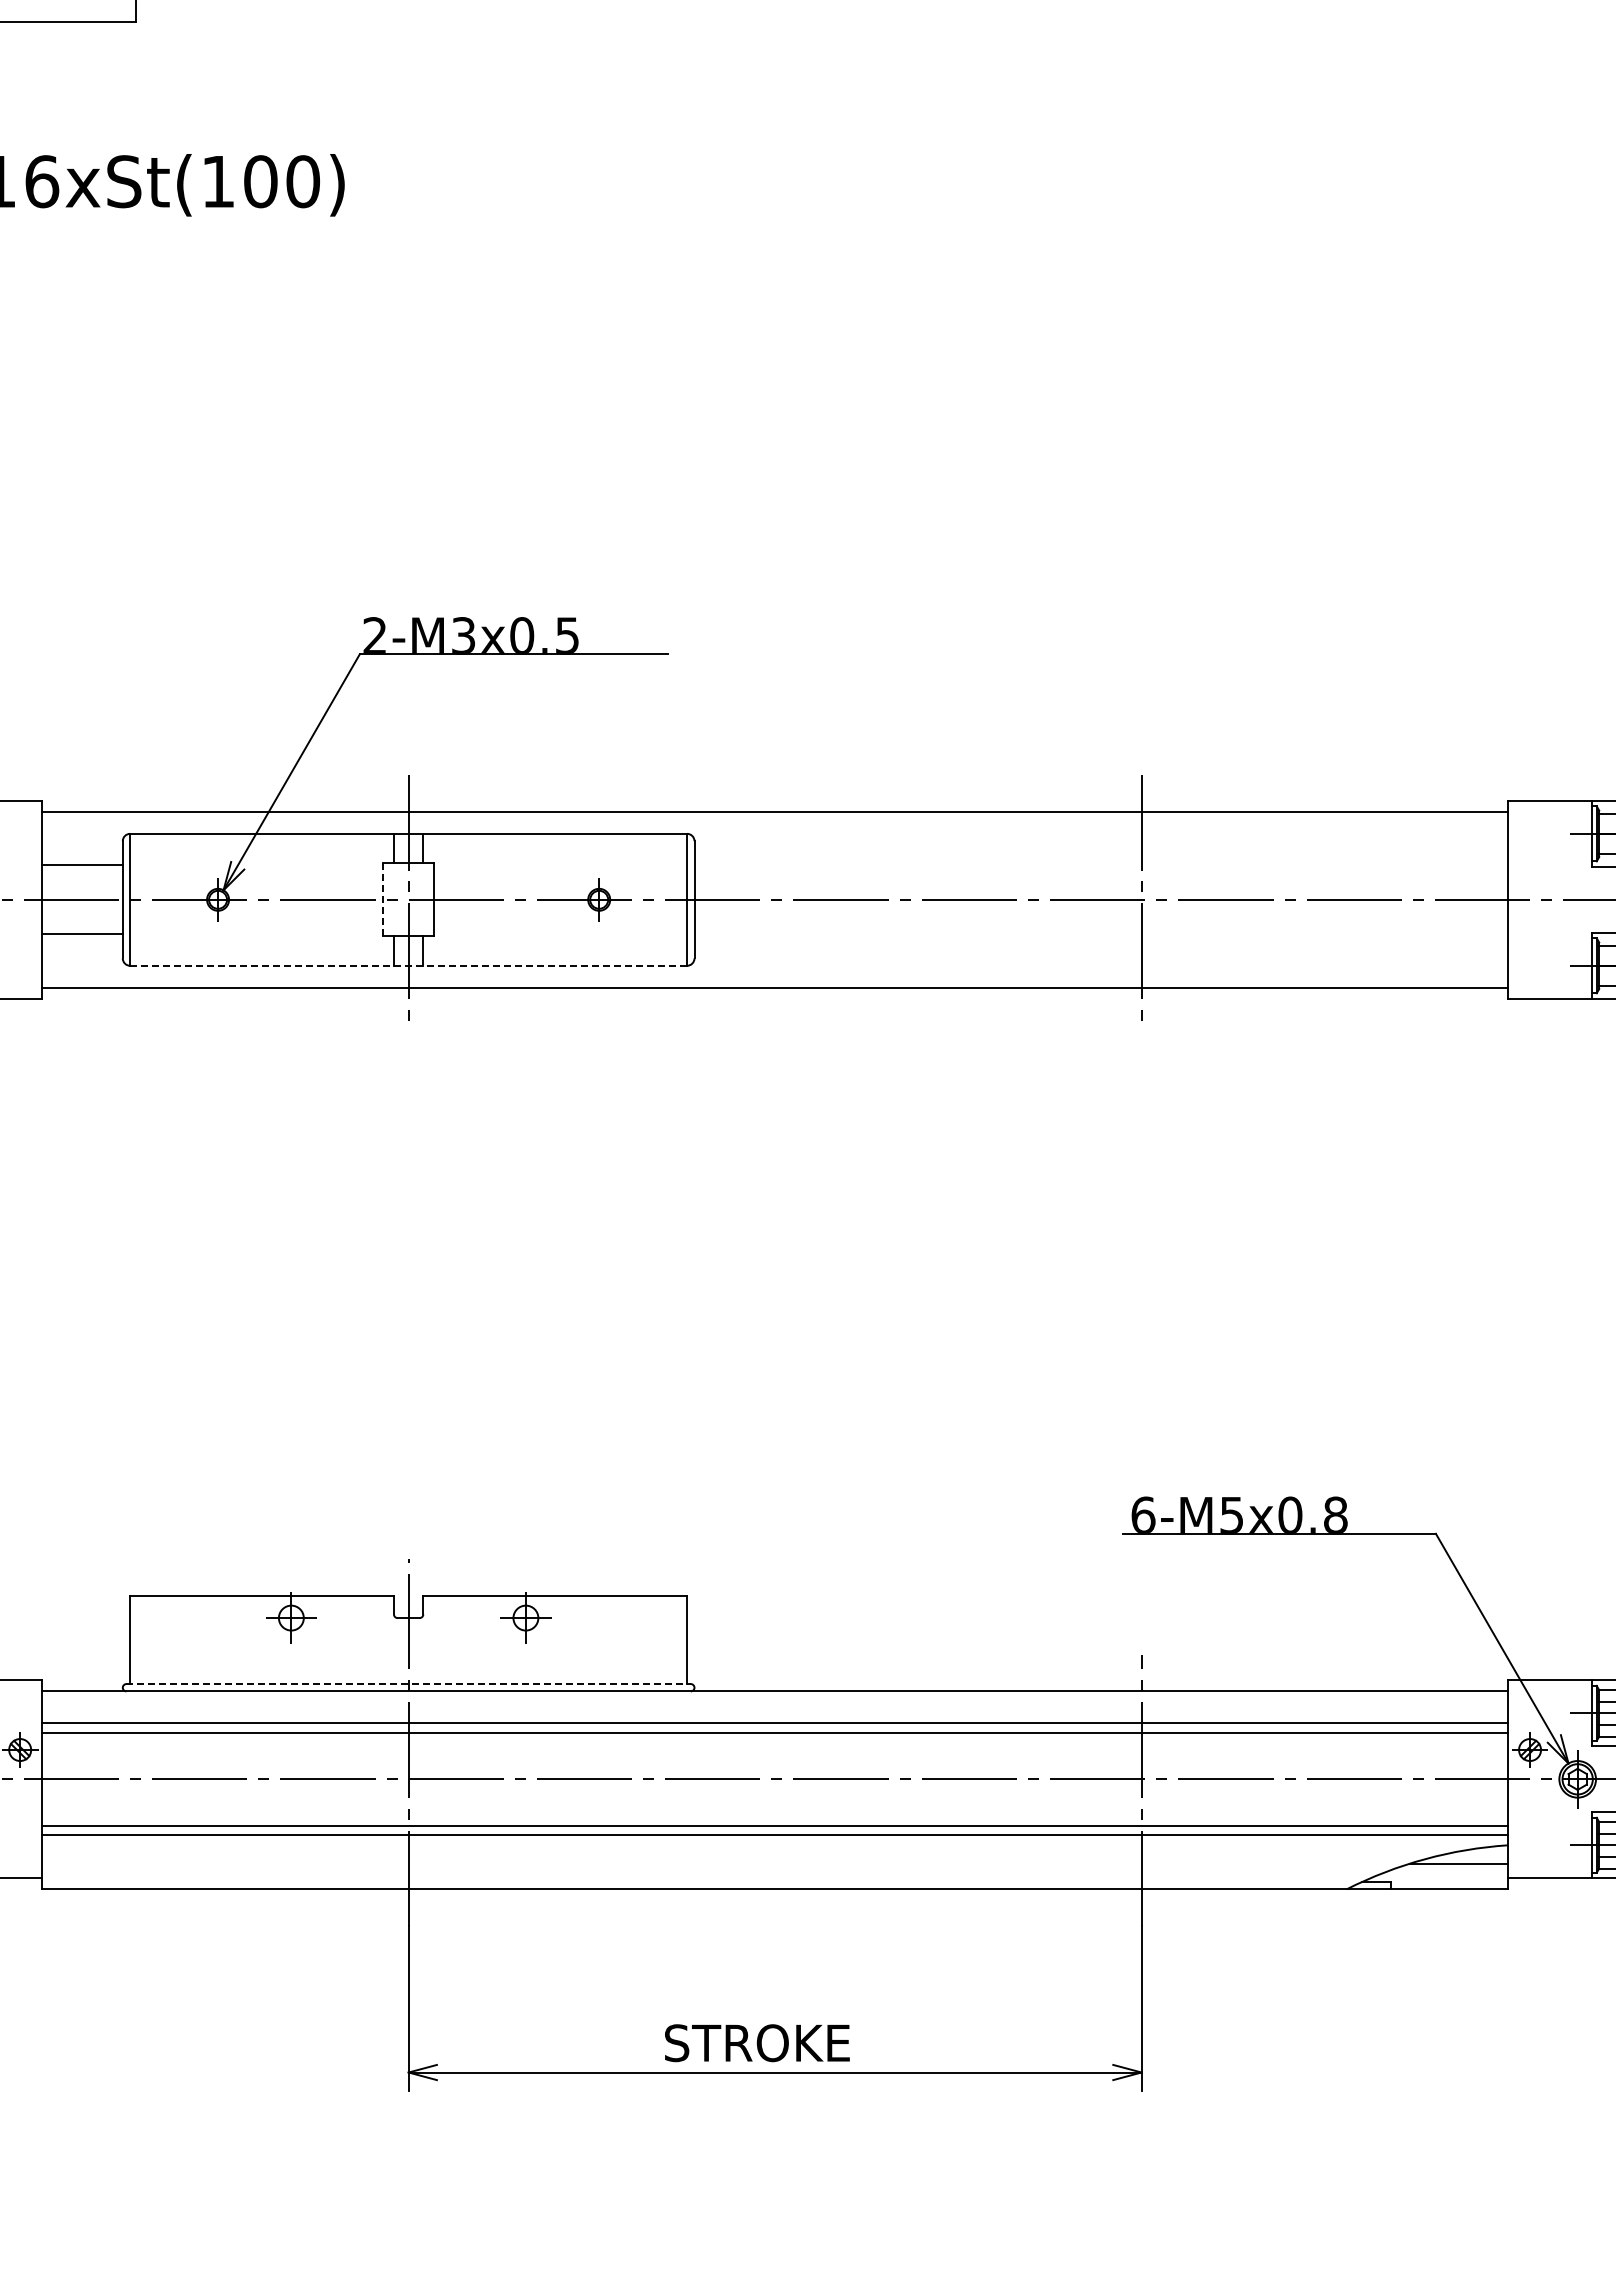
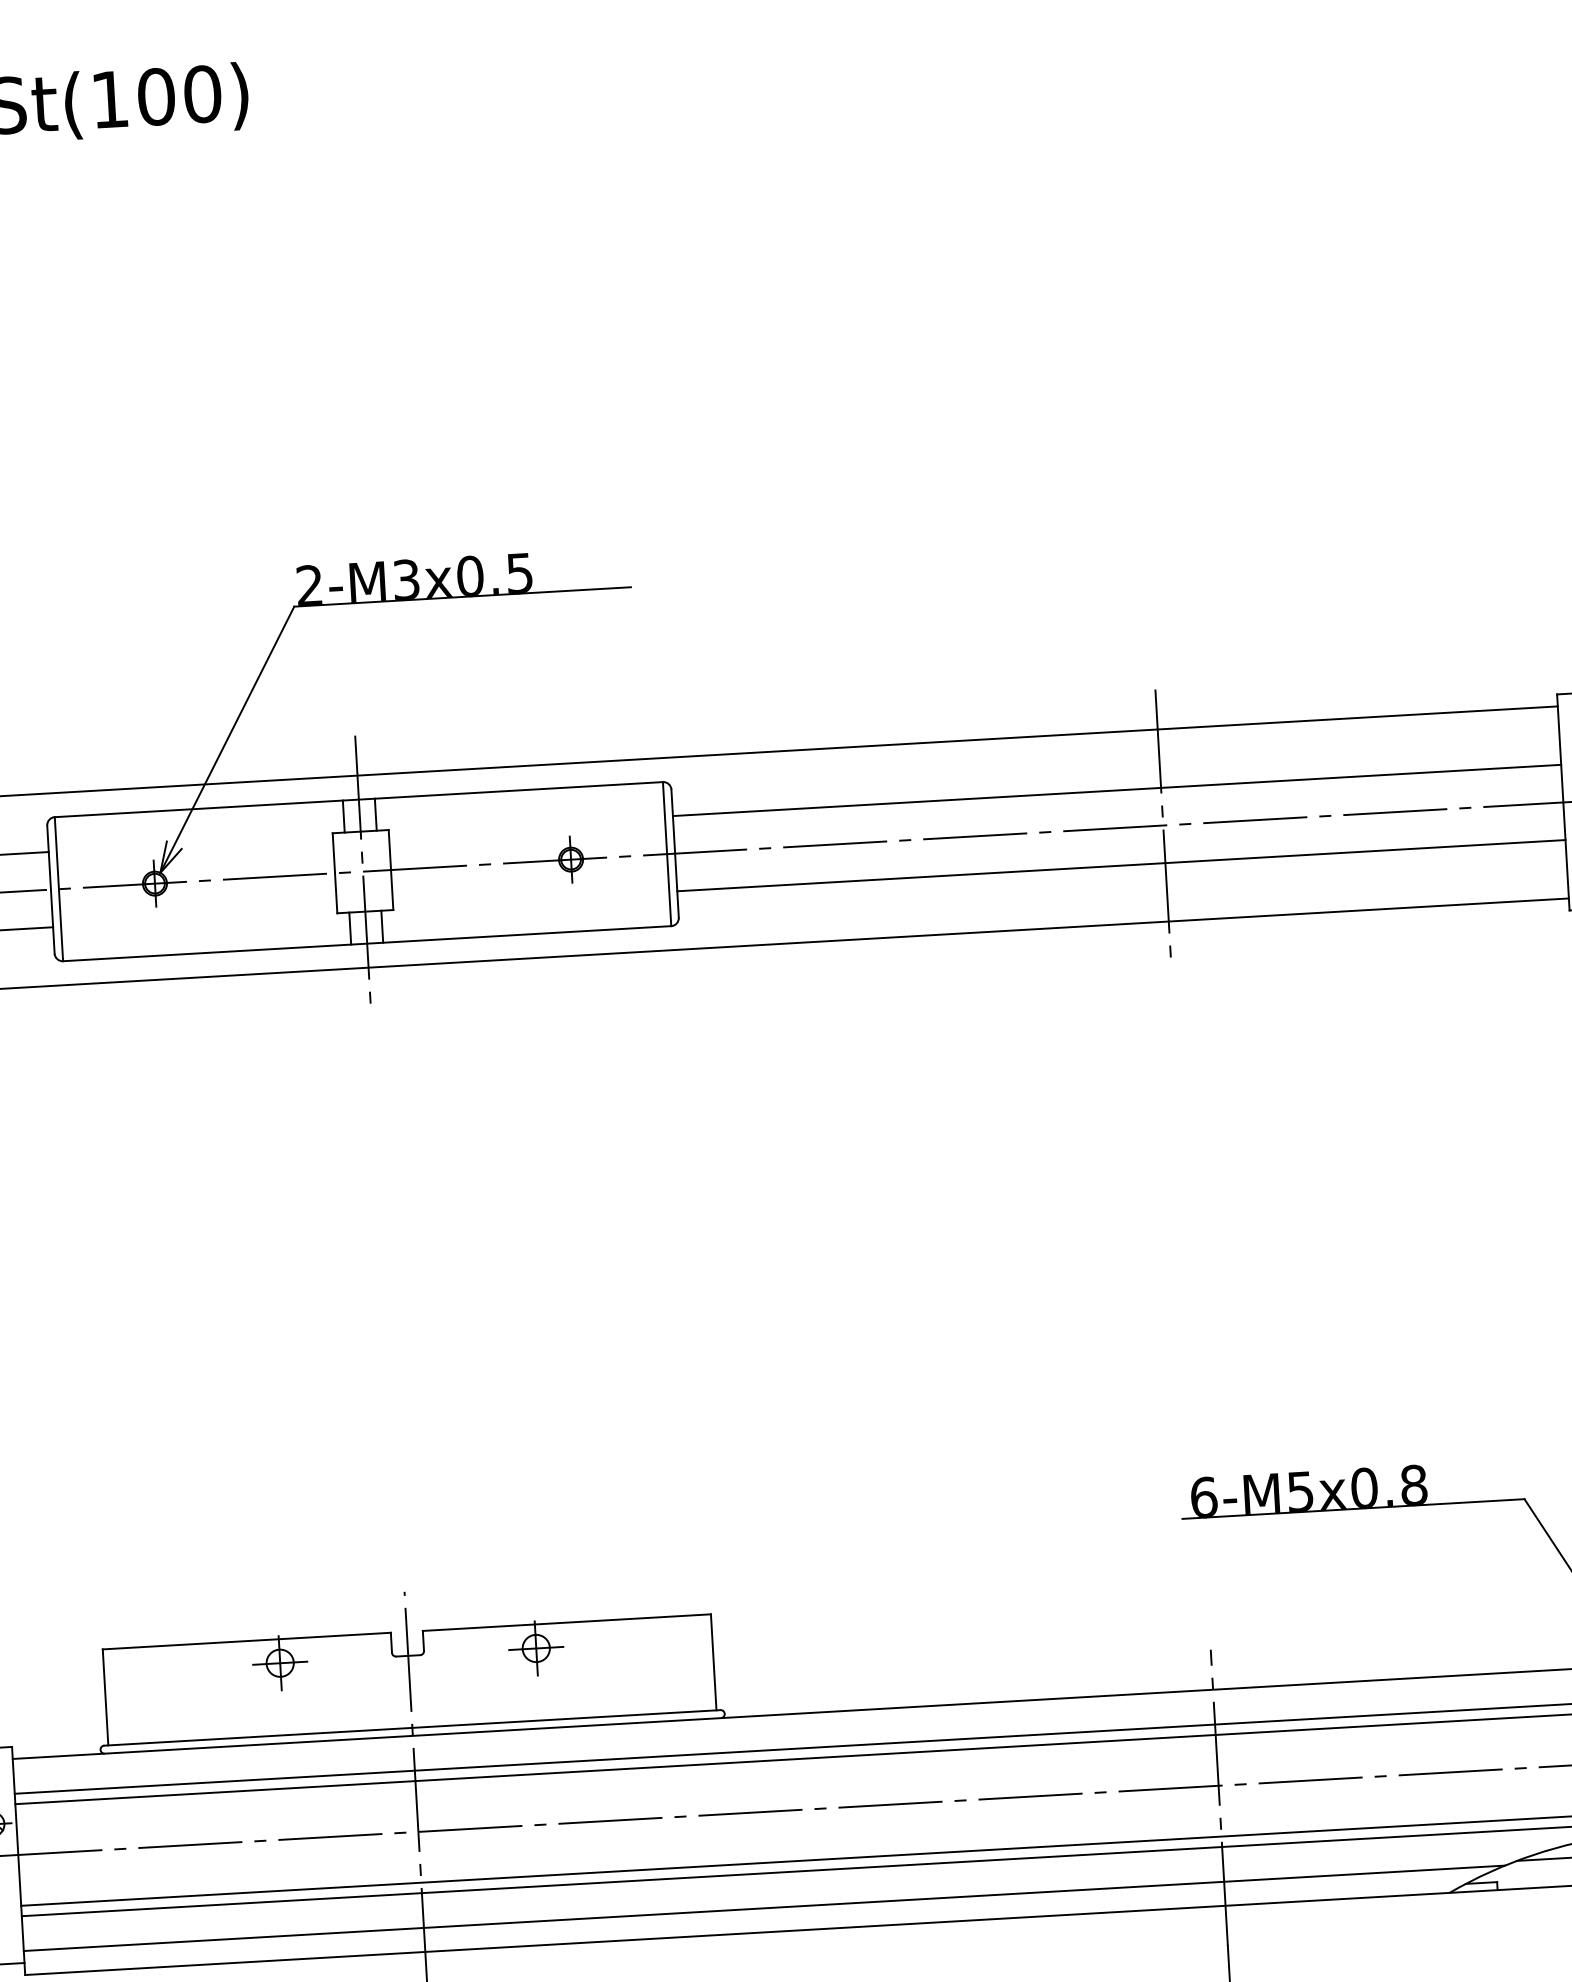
line: (1101, 865) -> (1117, 790), added
line: (382, 899) -> (334, 872), dashed -> solid
line: (1101, 934) -> (1121, 865), added
line: (408, 965) -> (367, 943), dashed -> solid
line: (409, 1684) -> (413, 1728), dashed -> solid
line: (720, 1867) -> (764, 1908), added

